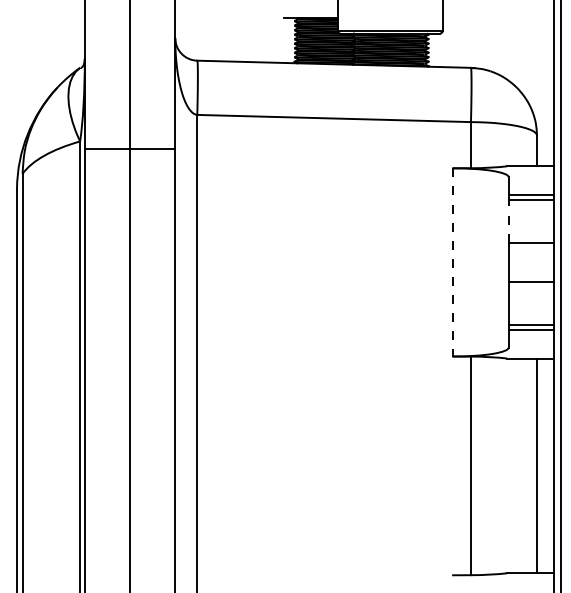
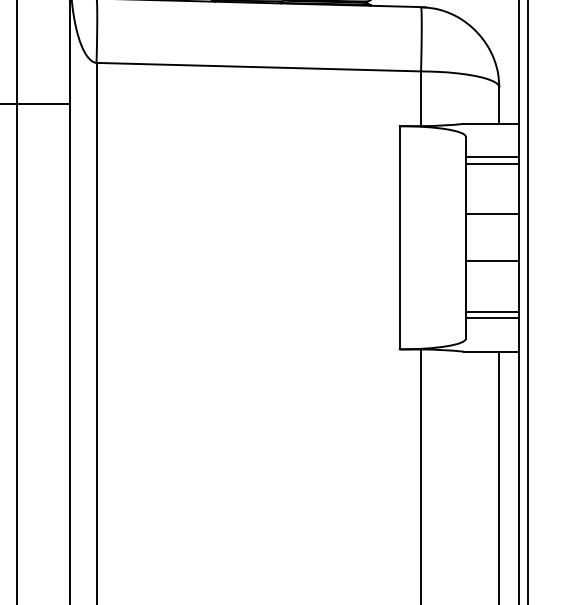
line: (508, 220) -> (465, 188), dashed -> solid
line: (453, 262) -> (400, 237), dashed -> solid

